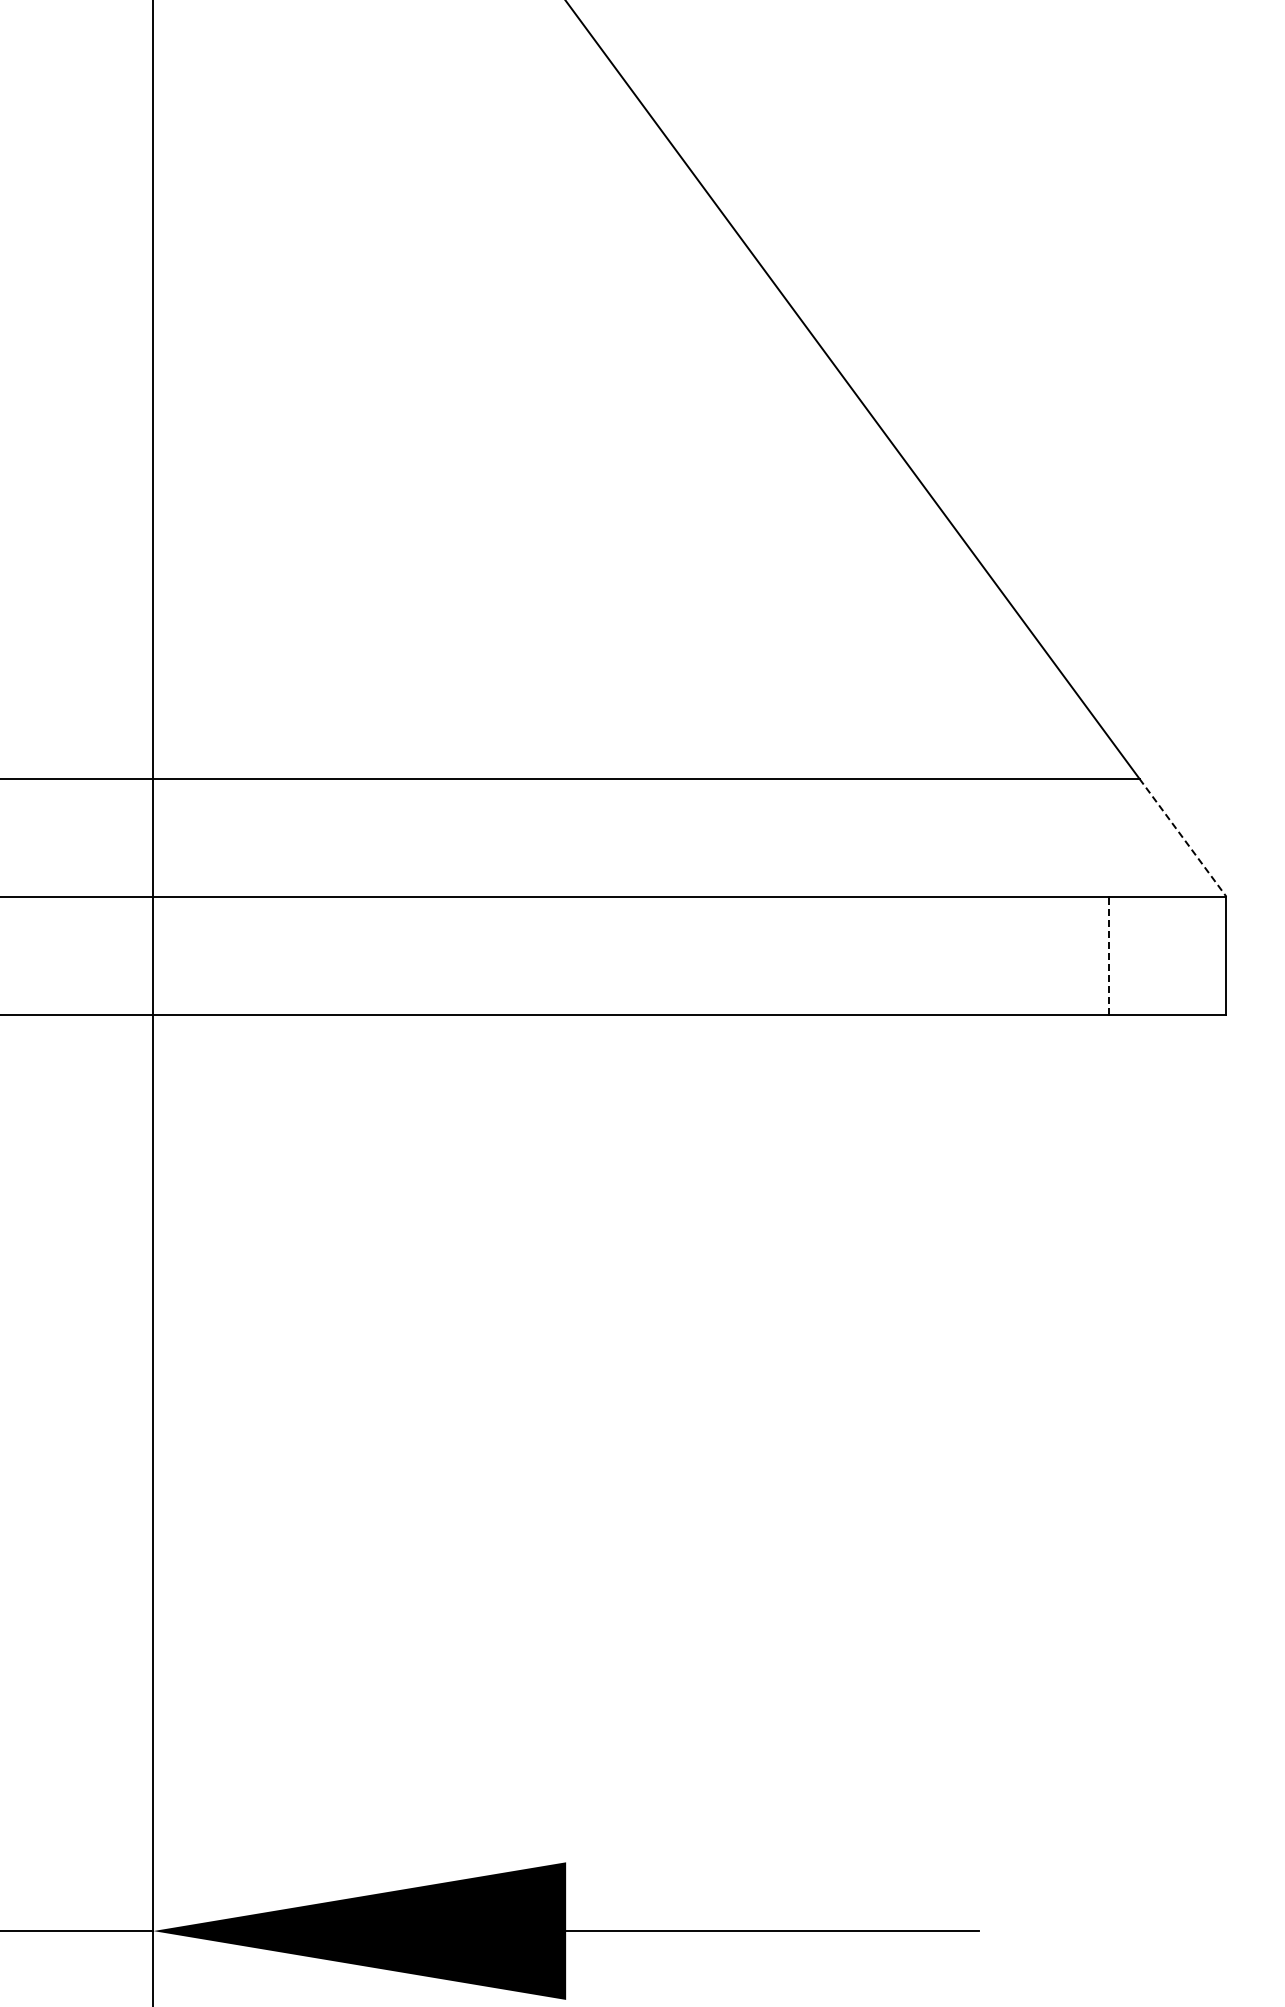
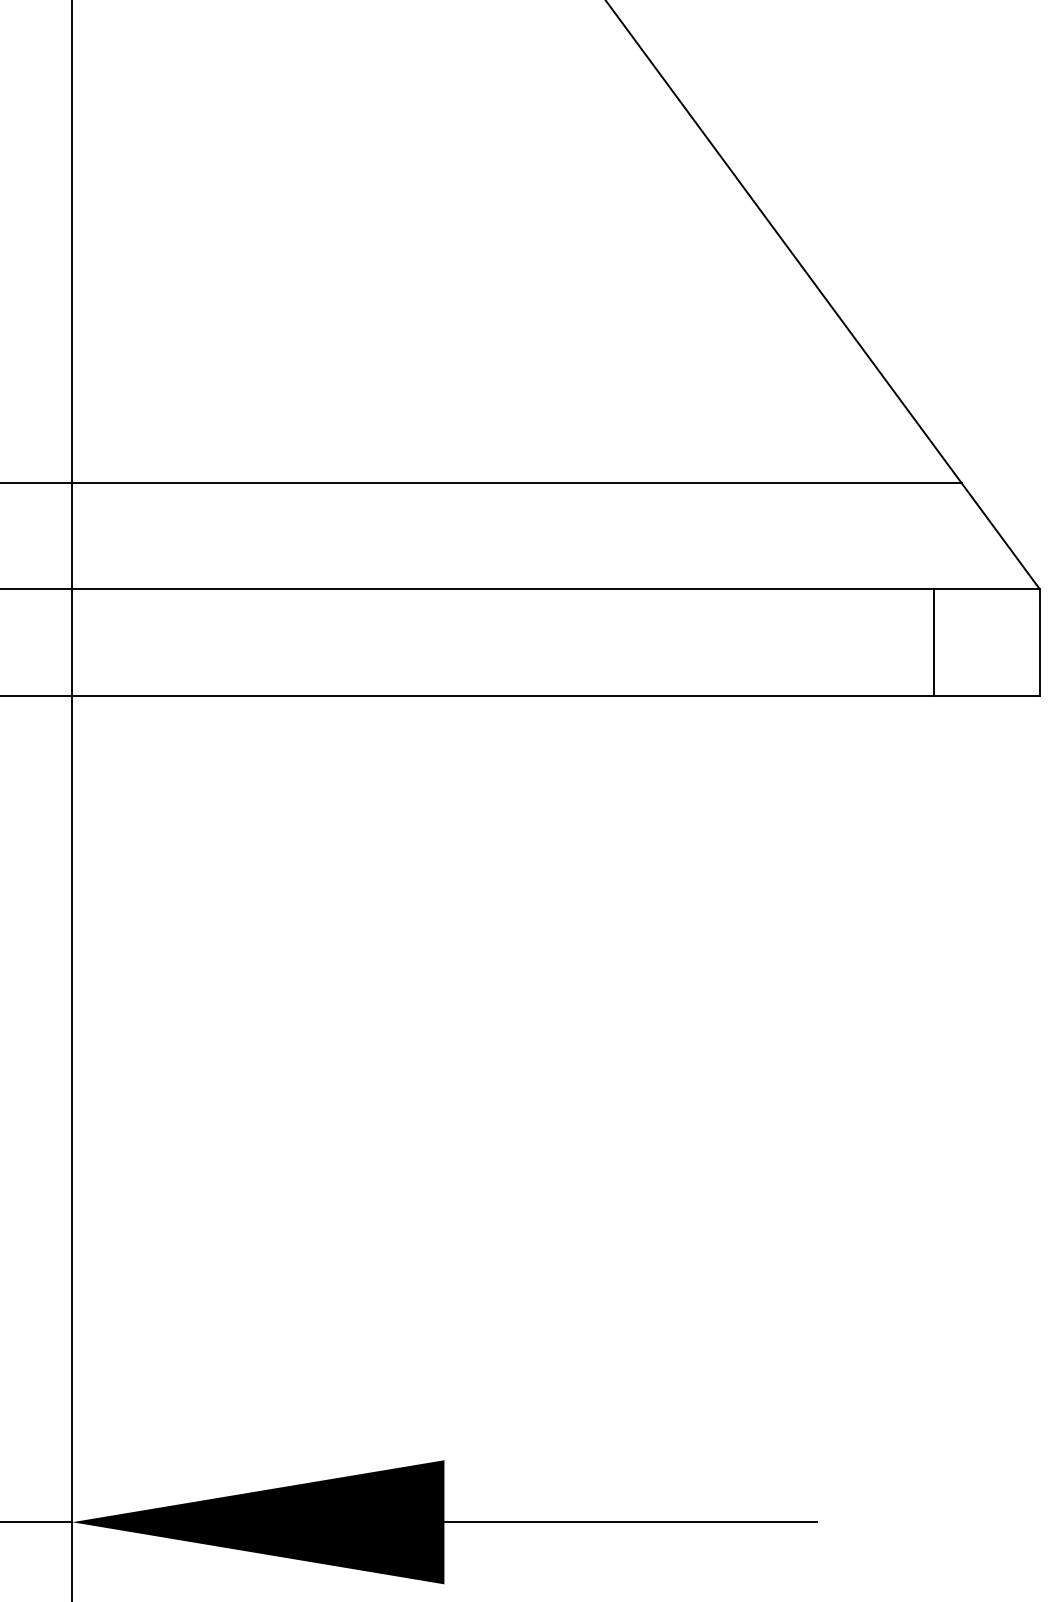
line: (1183, 838) -> (1001, 536), dashed -> solid
line: (1108, 955) -> (933, 642), dashed -> solid

